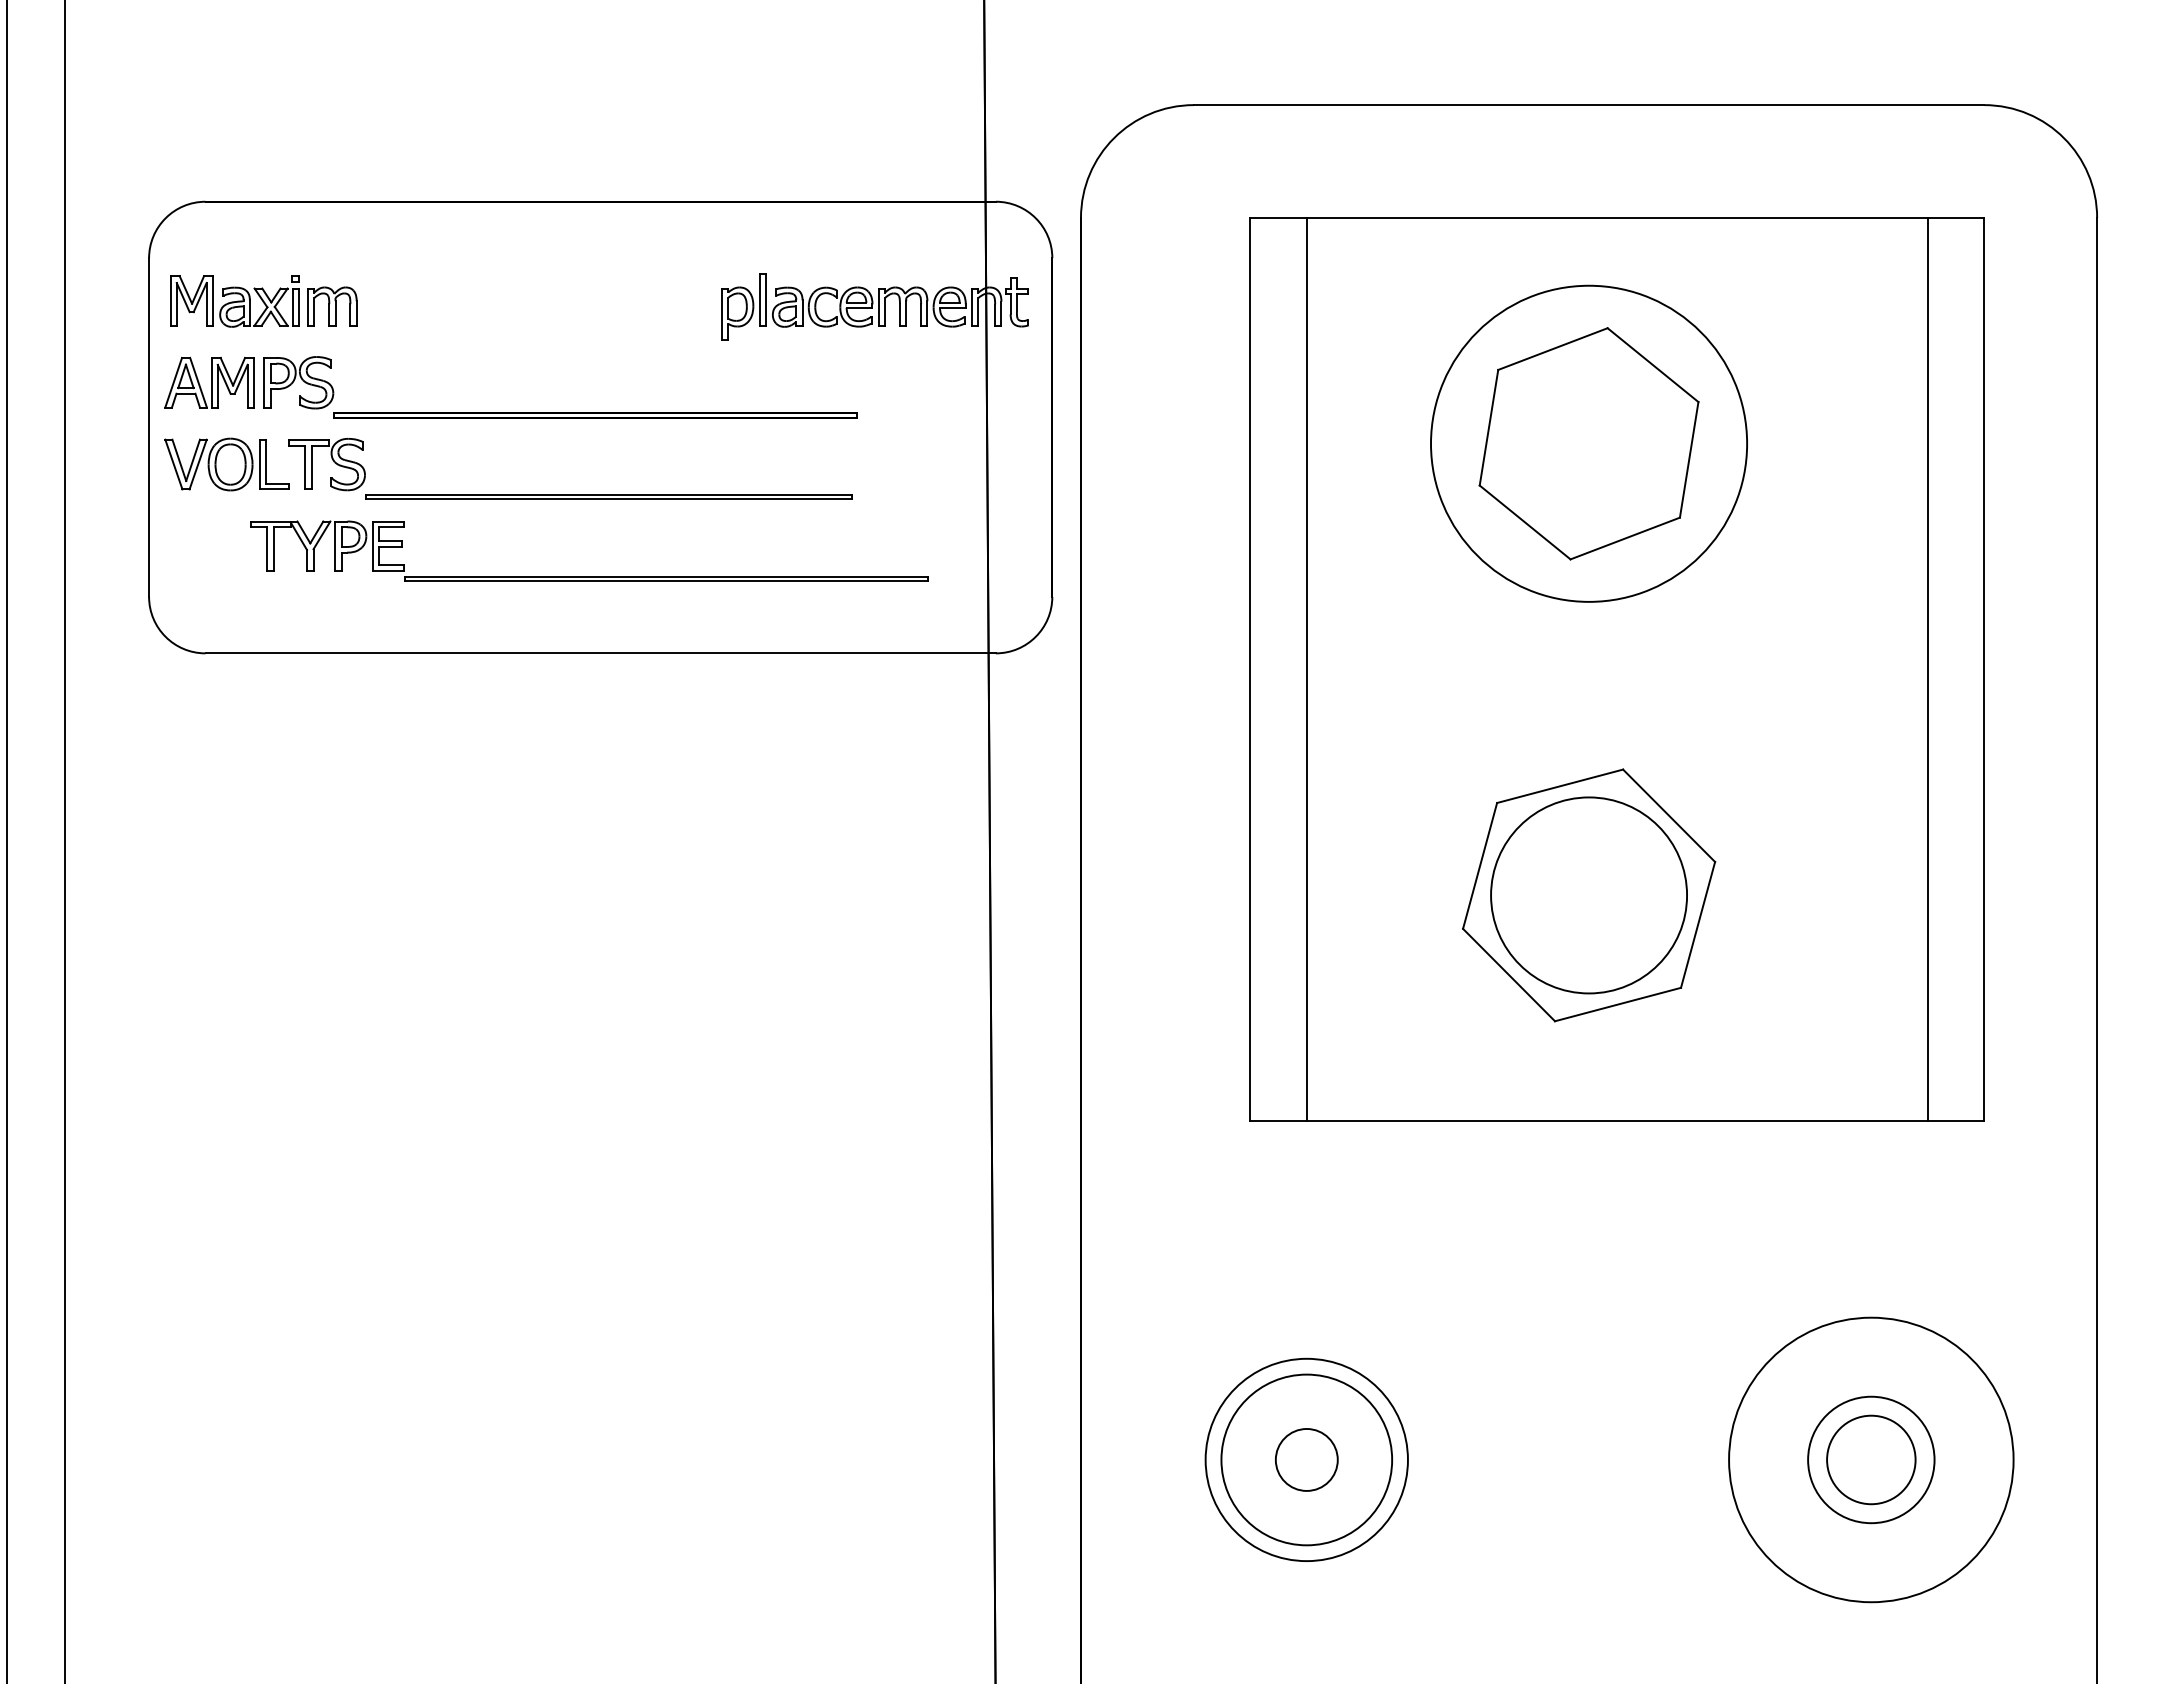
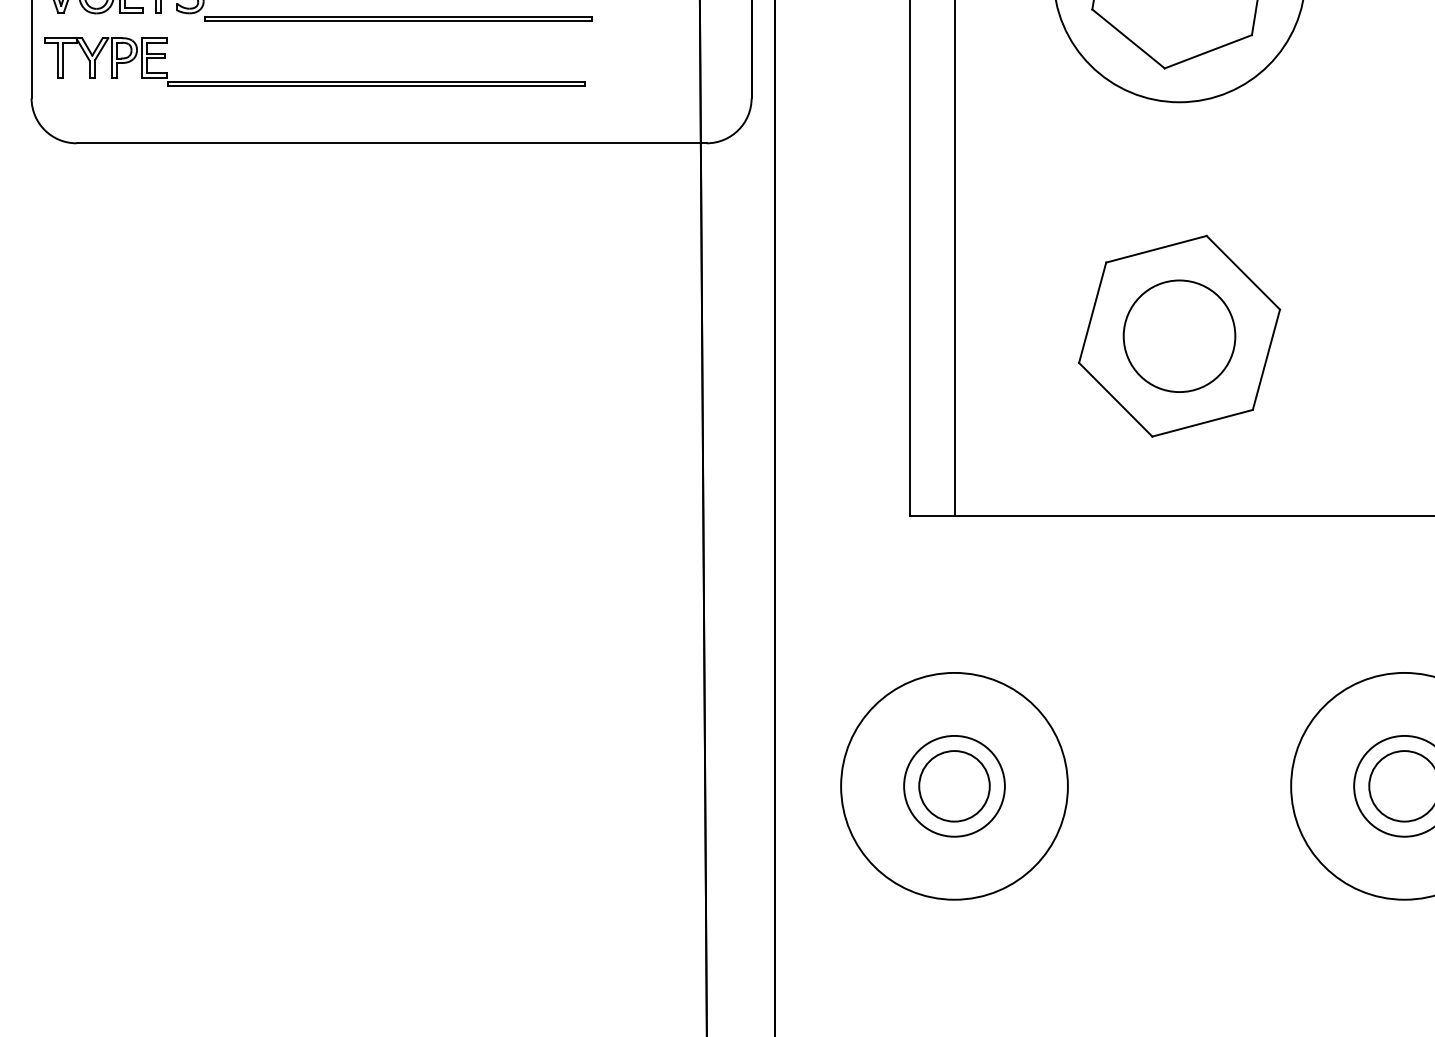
part: (589, 576) -> (314, 82), moved
circle: (1589, 895) -> (1179, 336), size x0.71
circle: (1306, 1459) -> (954, 785), size x0.62
circle: (1306, 1459) -> (954, 785), size x1.43
circle: (1306, 1459) -> (954, 785), size x1.67

